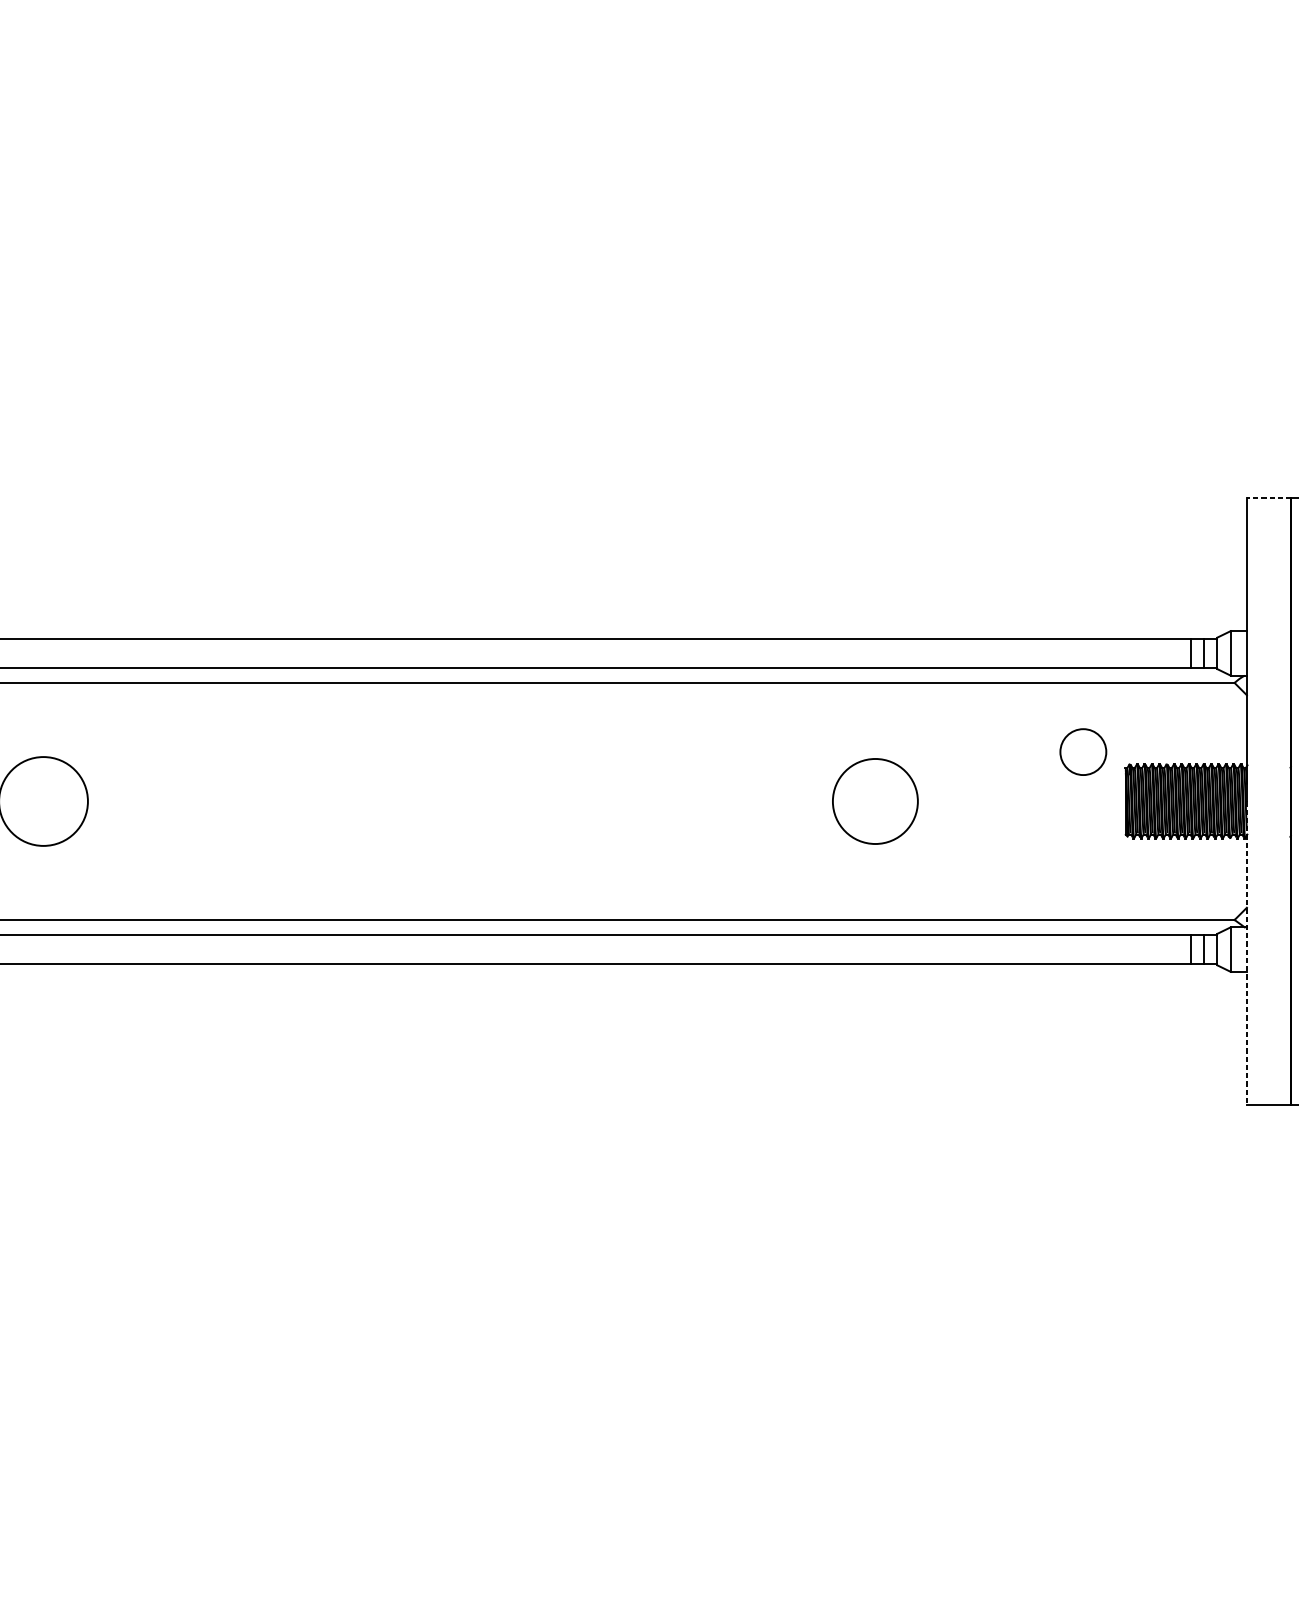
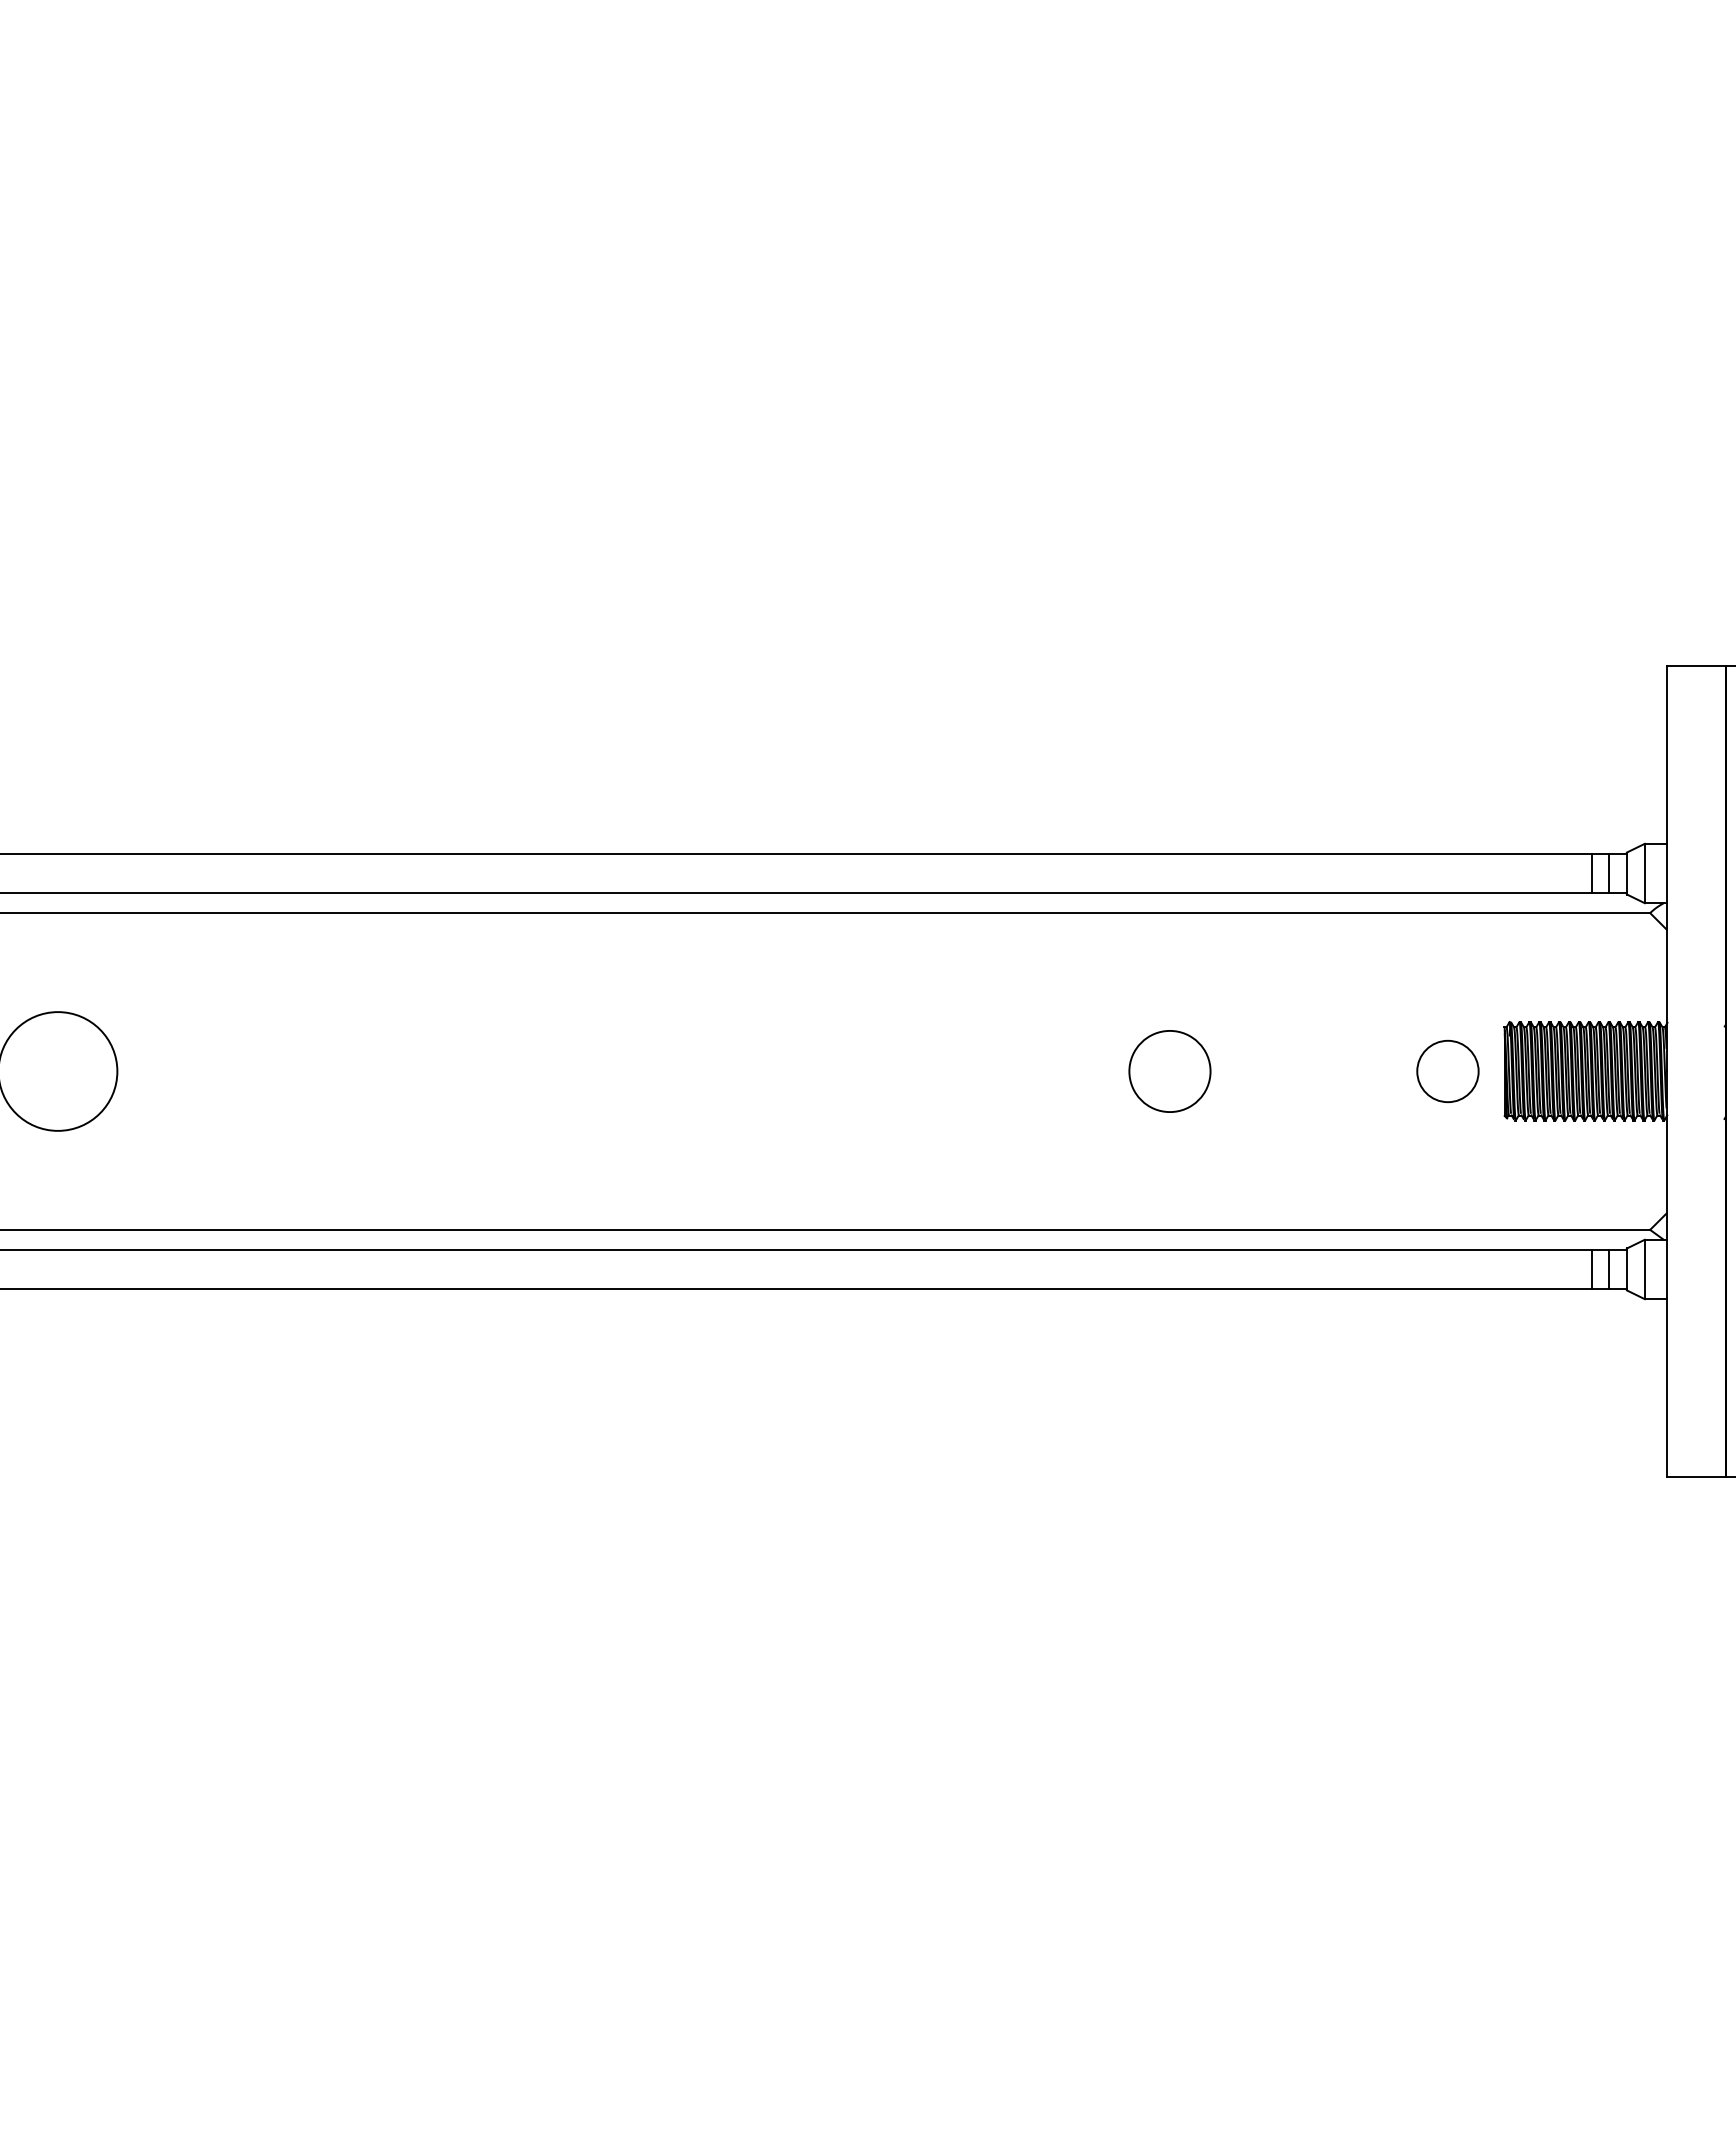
line: (1269, 497) -> (1696, 665), dashed -> solid
circle: (1083, 752) -> (1447, 1071), moved
circle: (875, 801) -> (1169, 1071), size x0.71
line: (1246, 953) -> (1666, 1274), dashed -> solid

